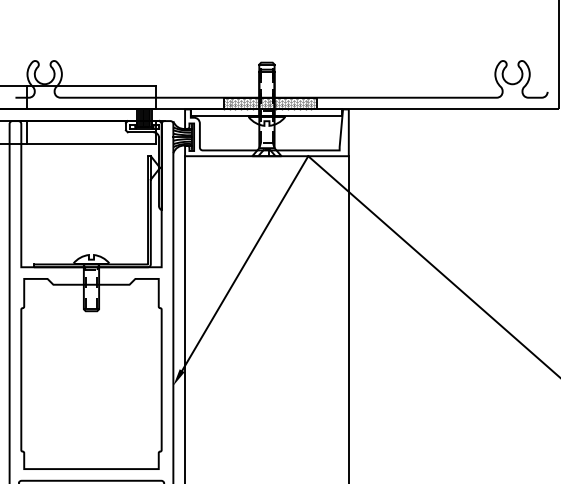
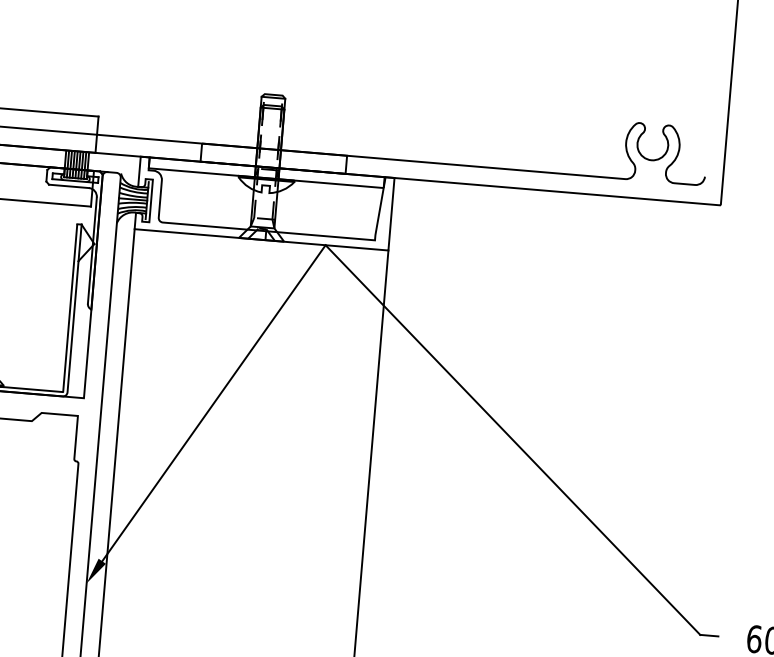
hatch: (268, 104) -> (270, 159), removed

